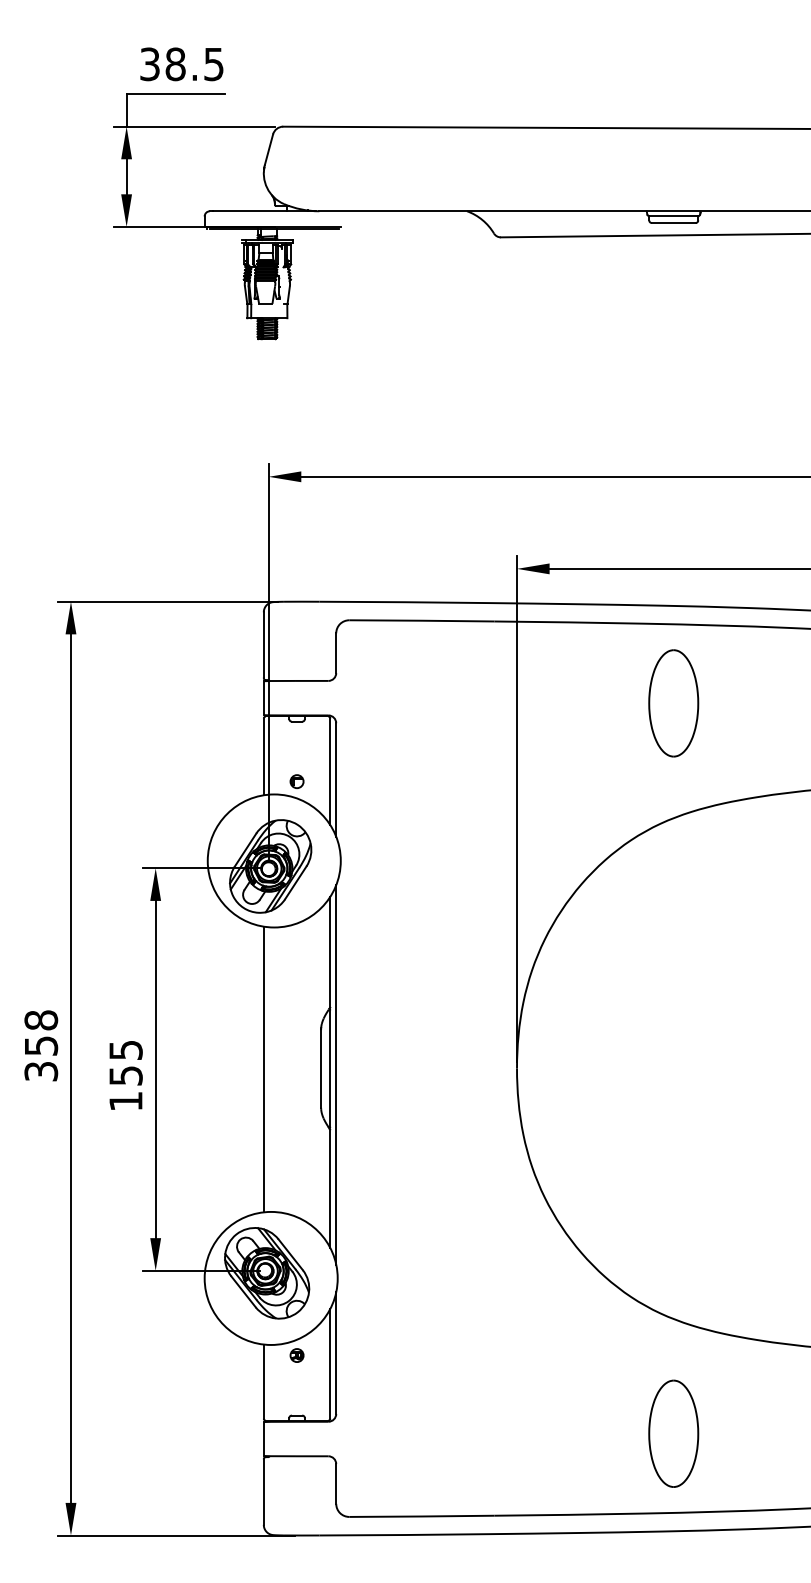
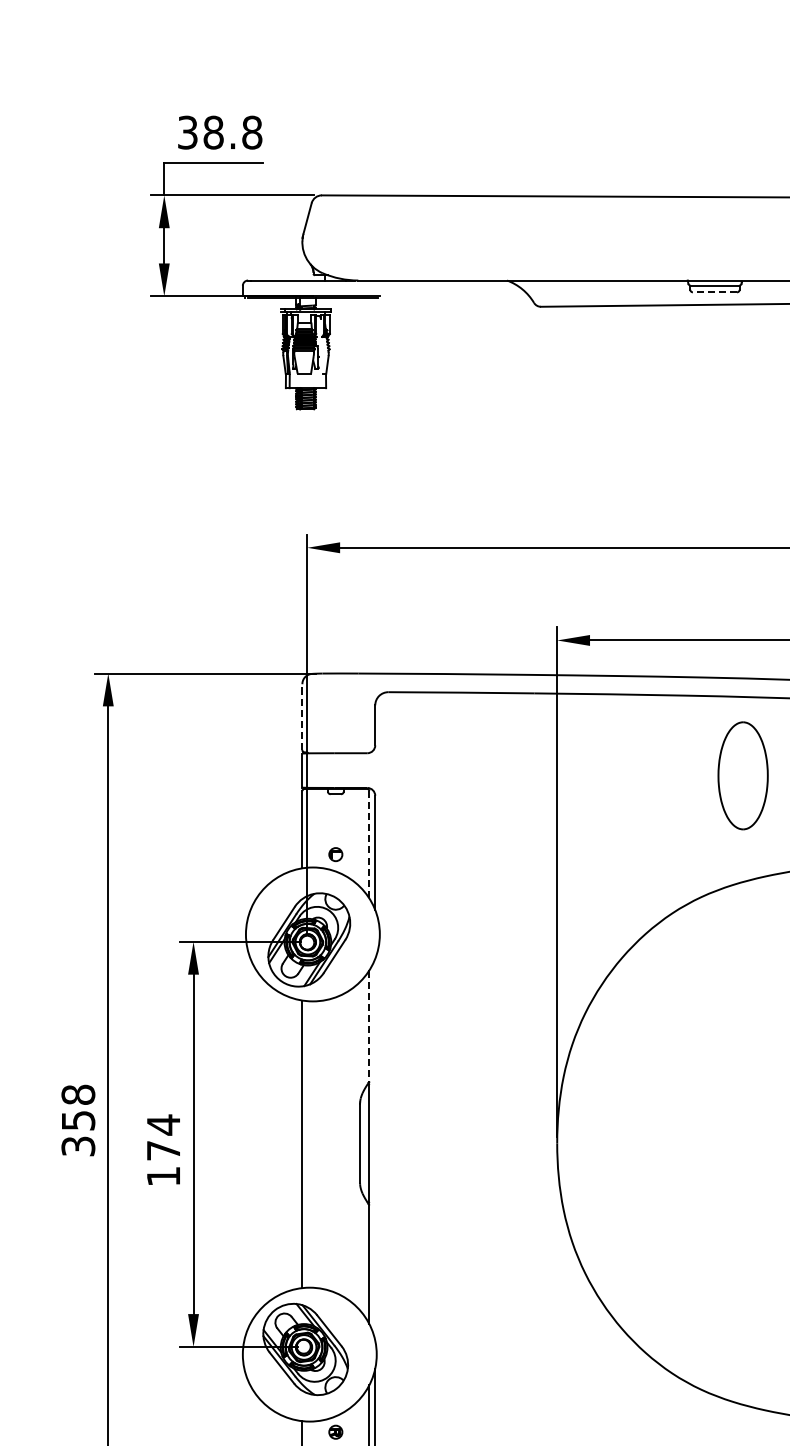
text: (214, 64) -> (252, 132), 38.5 -> 38.8
line: (673, 223) -> (714, 292), solid -> dashed
line: (263, 644) -> (302, 716), solid -> dashed
part: (673, 703) -> (742, 775), moved
line: (330, 772) -> (369, 845), solid -> dashed
line: (330, 952) -> (369, 1026), solid -> dashed
text: (125, 1062) -> (163, 1137), 155 -> 174
line: (336, 1074) -> (375, 1149), removed

